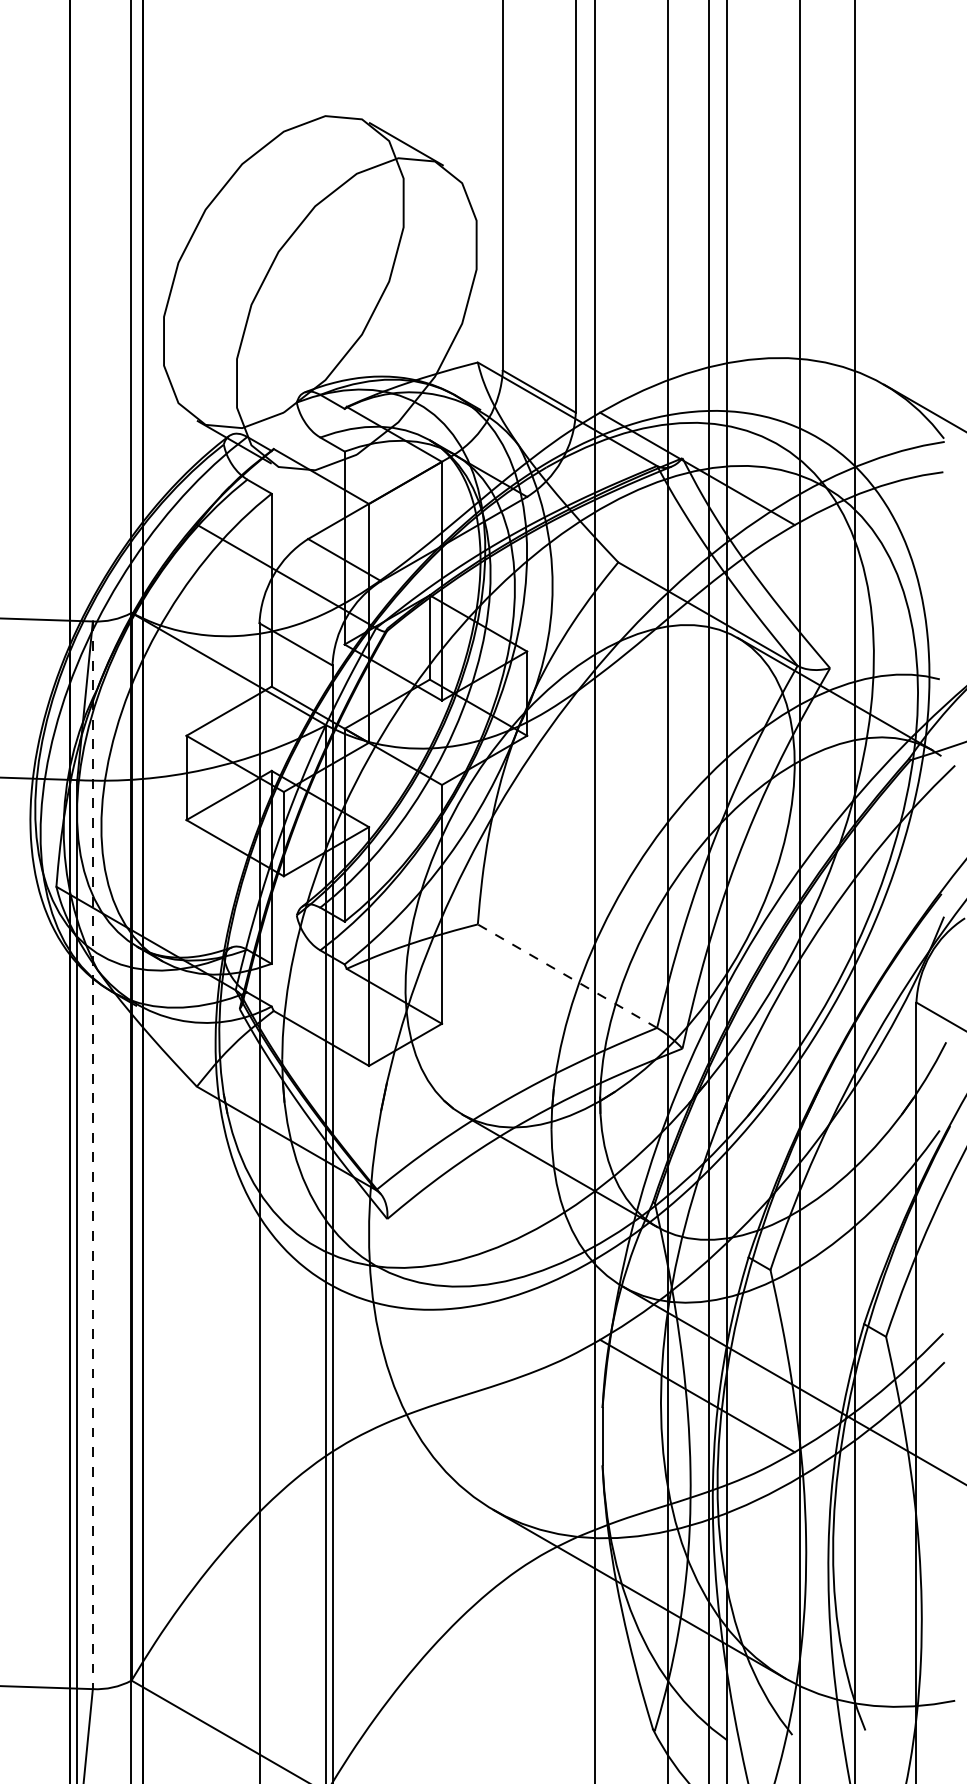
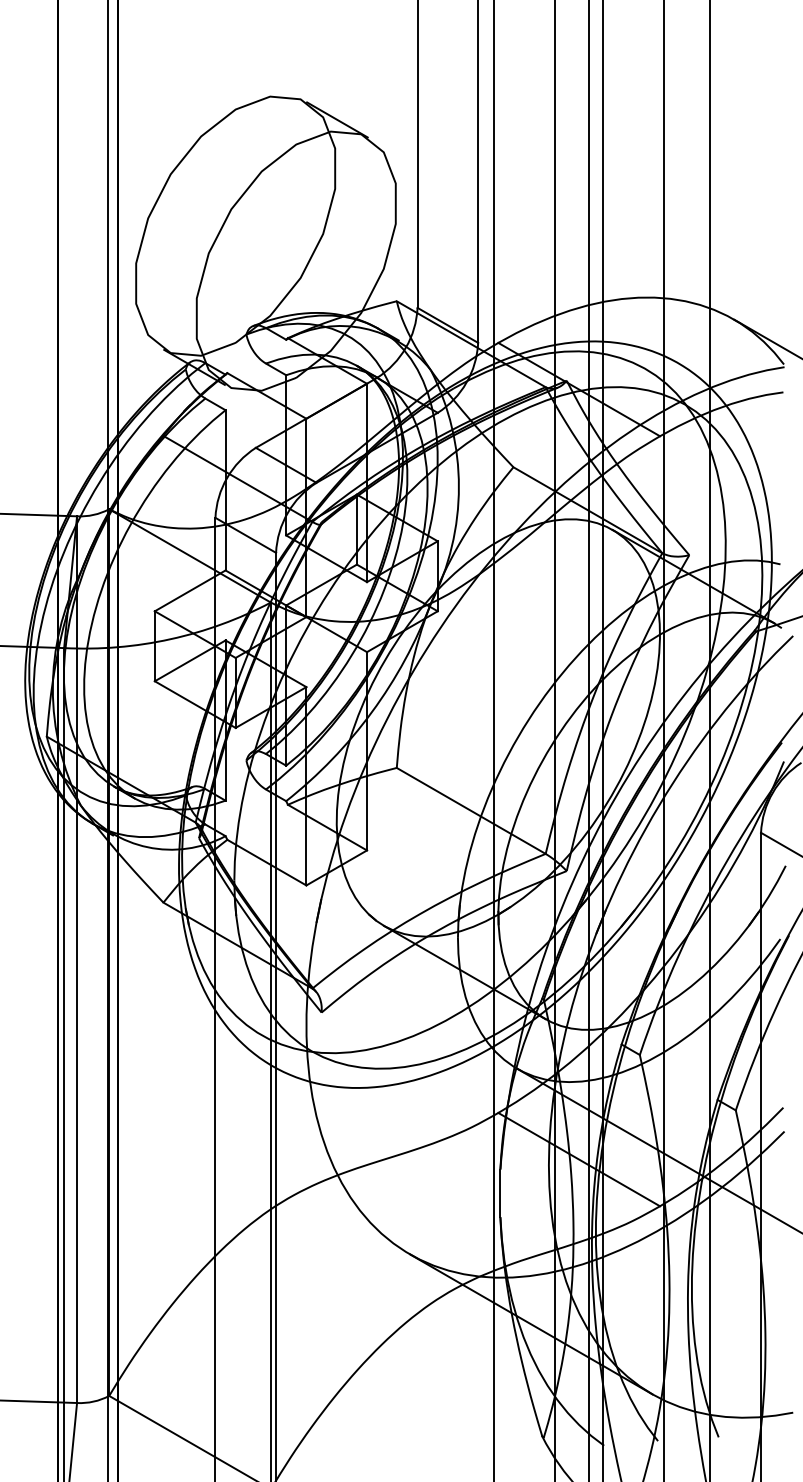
line: (567, 976) -> (471, 811), dashed -> solid
line: (92, 1155) -> (76, 959), dashed -> solid

